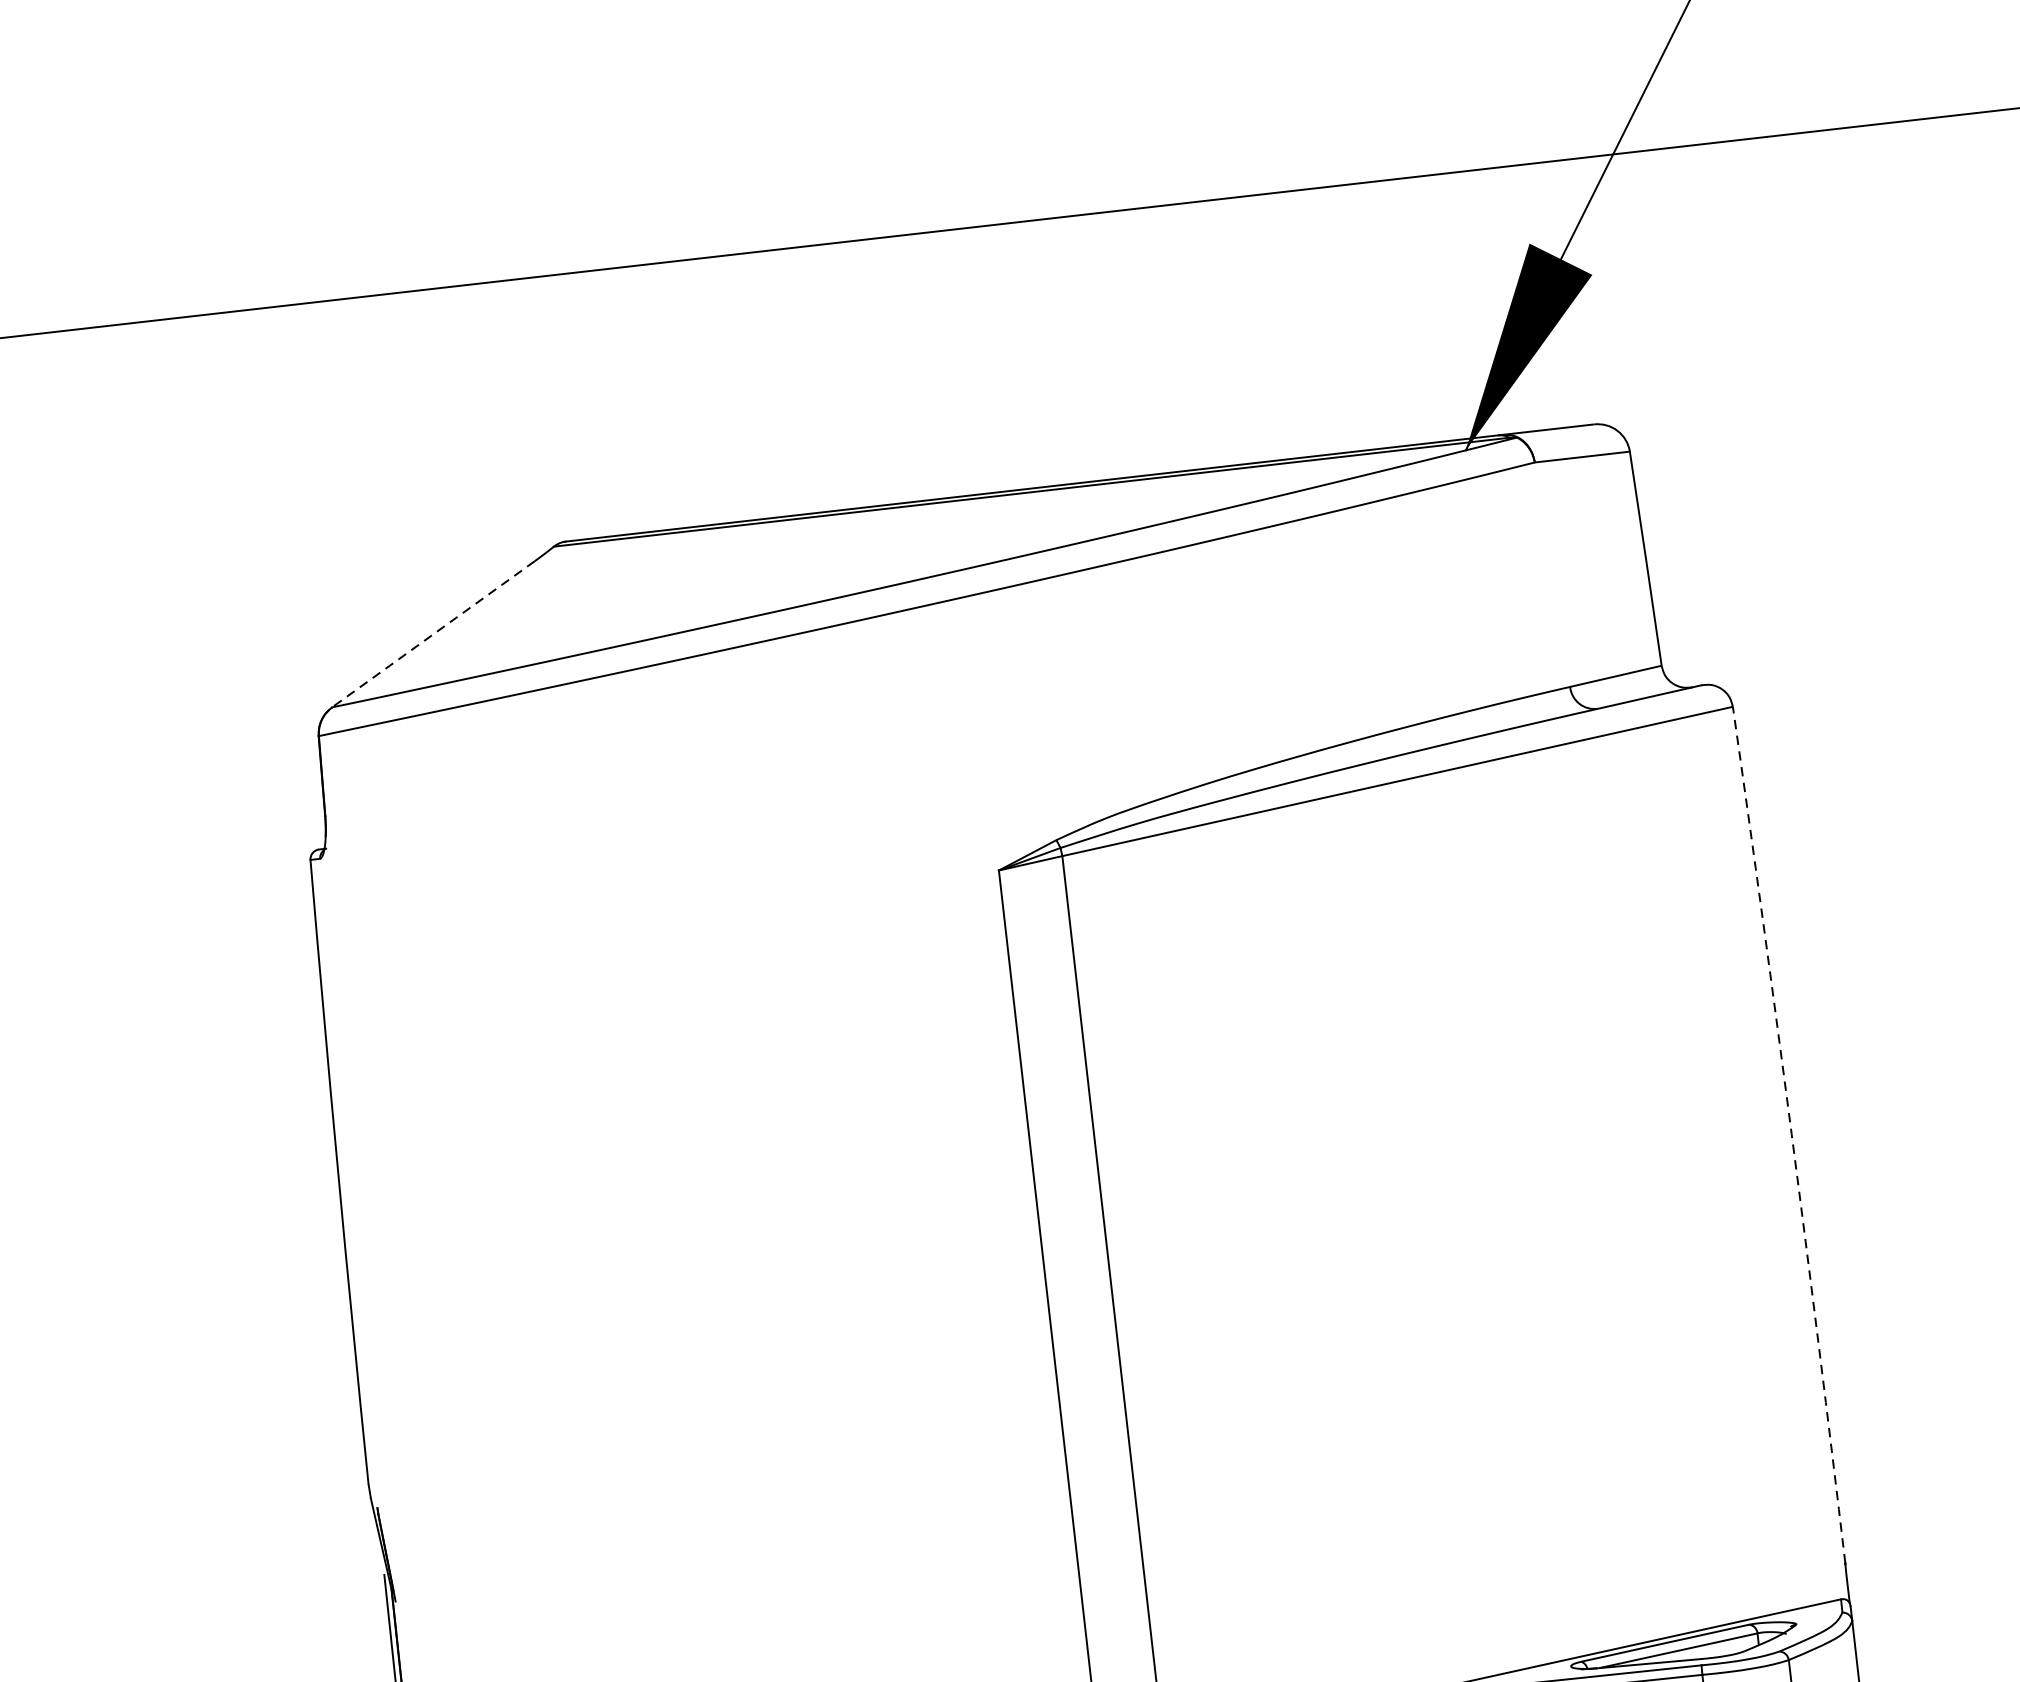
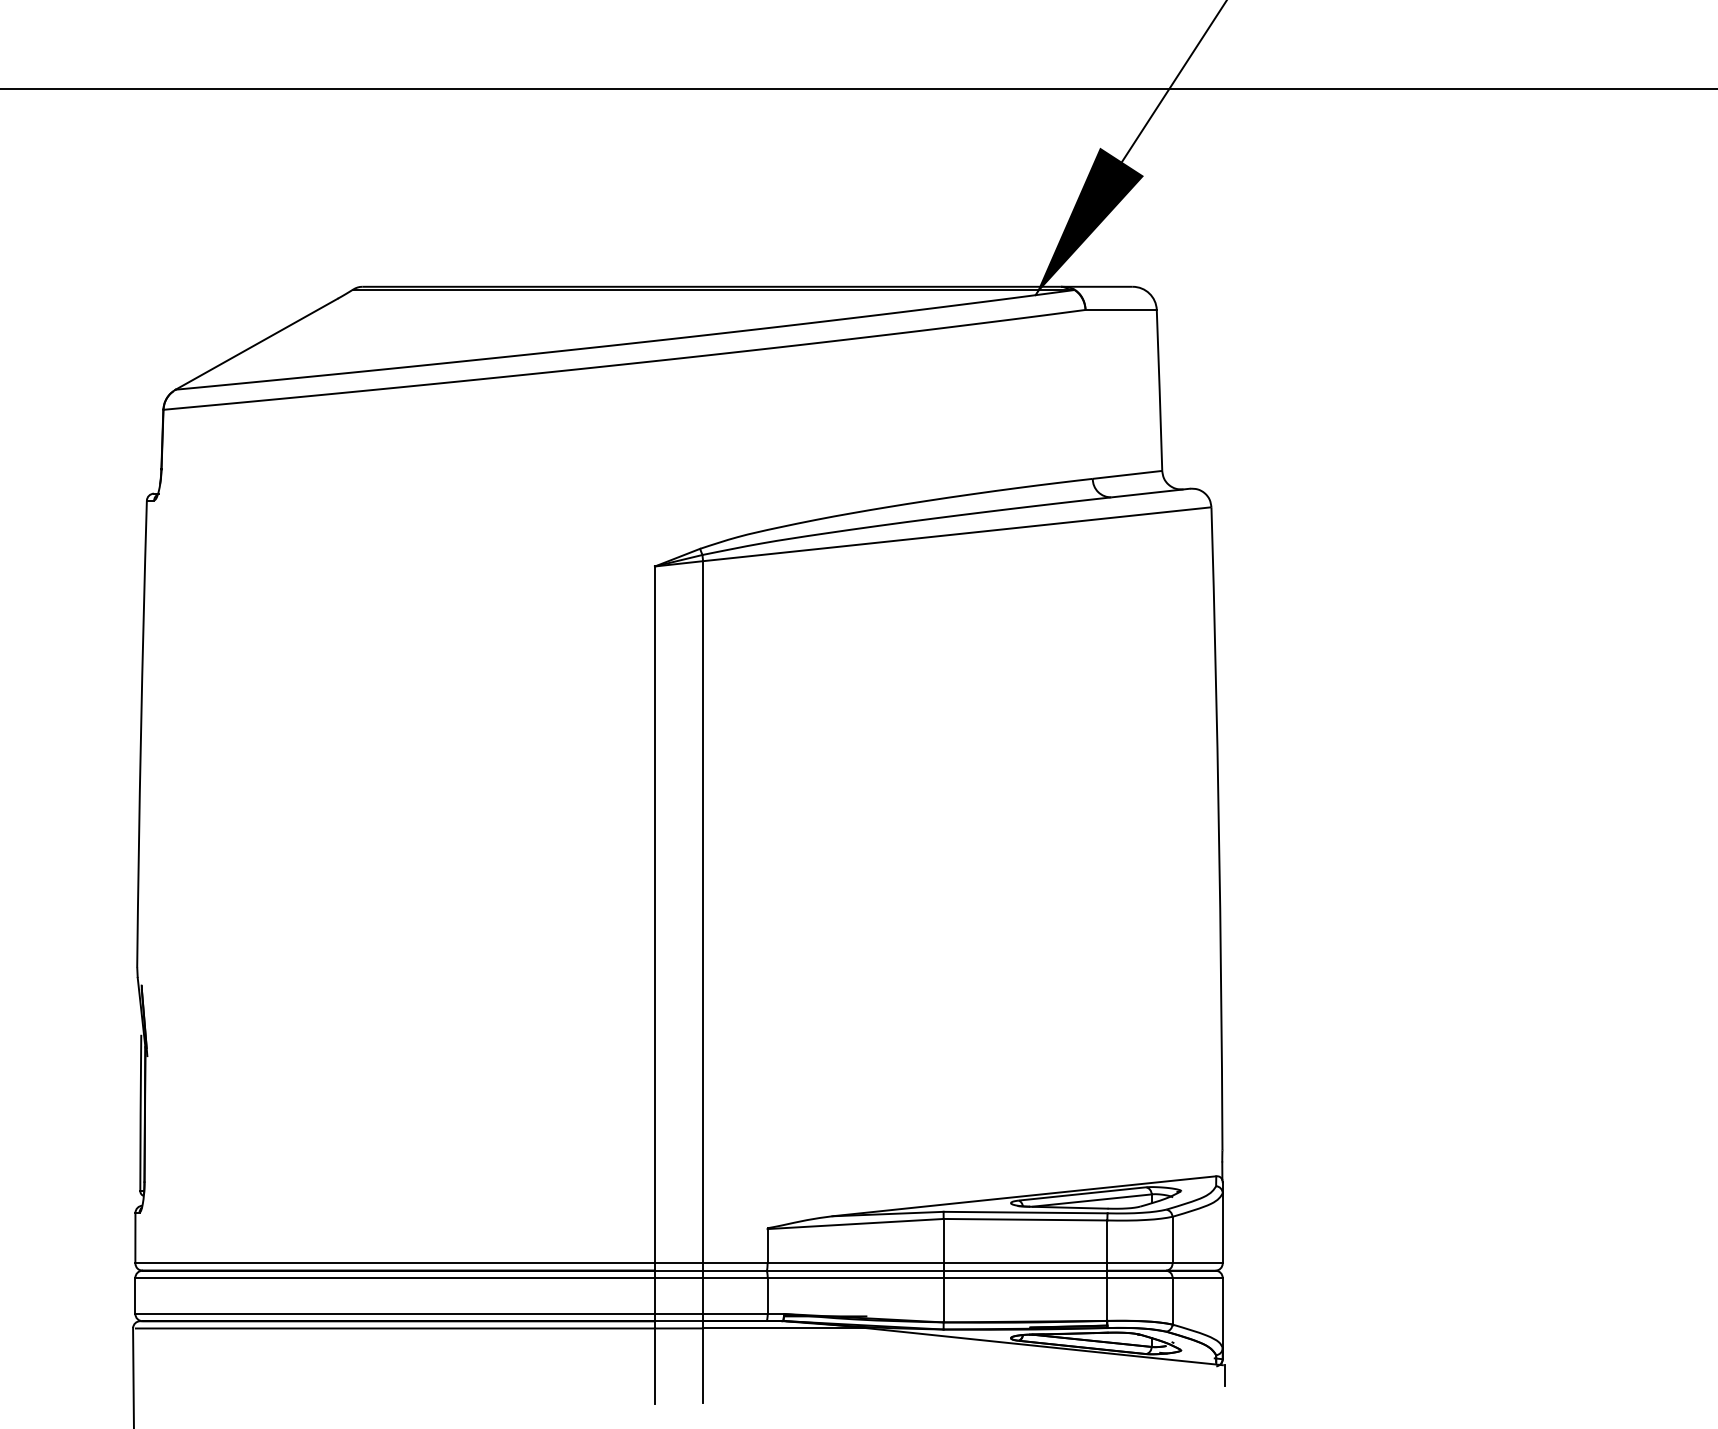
line: (433, 634) -> (256, 344), dashed -> solid
arc: (1791, 1134) -> (1218, 828), dashed -> solid

